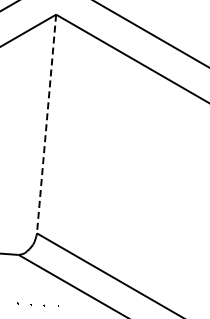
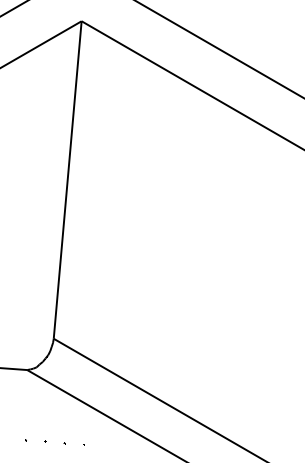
line: (46, 124) -> (67, 180), dashed -> solid

